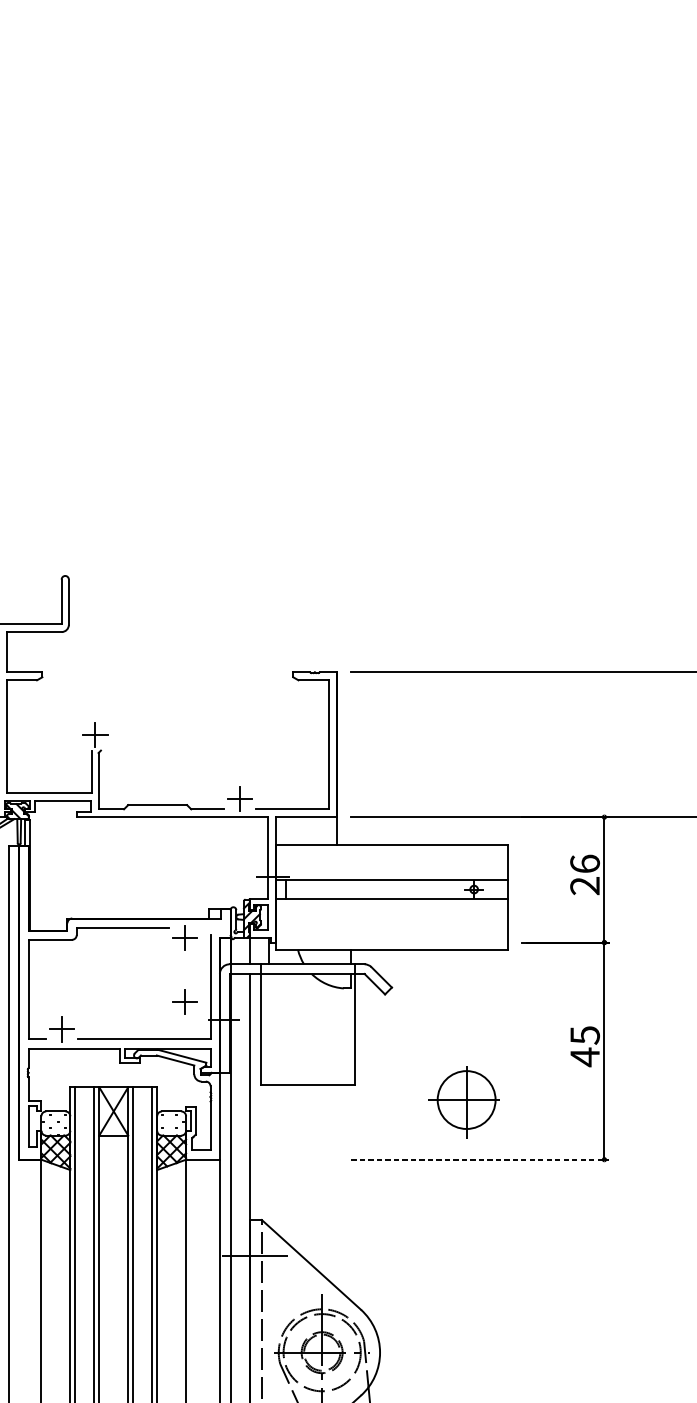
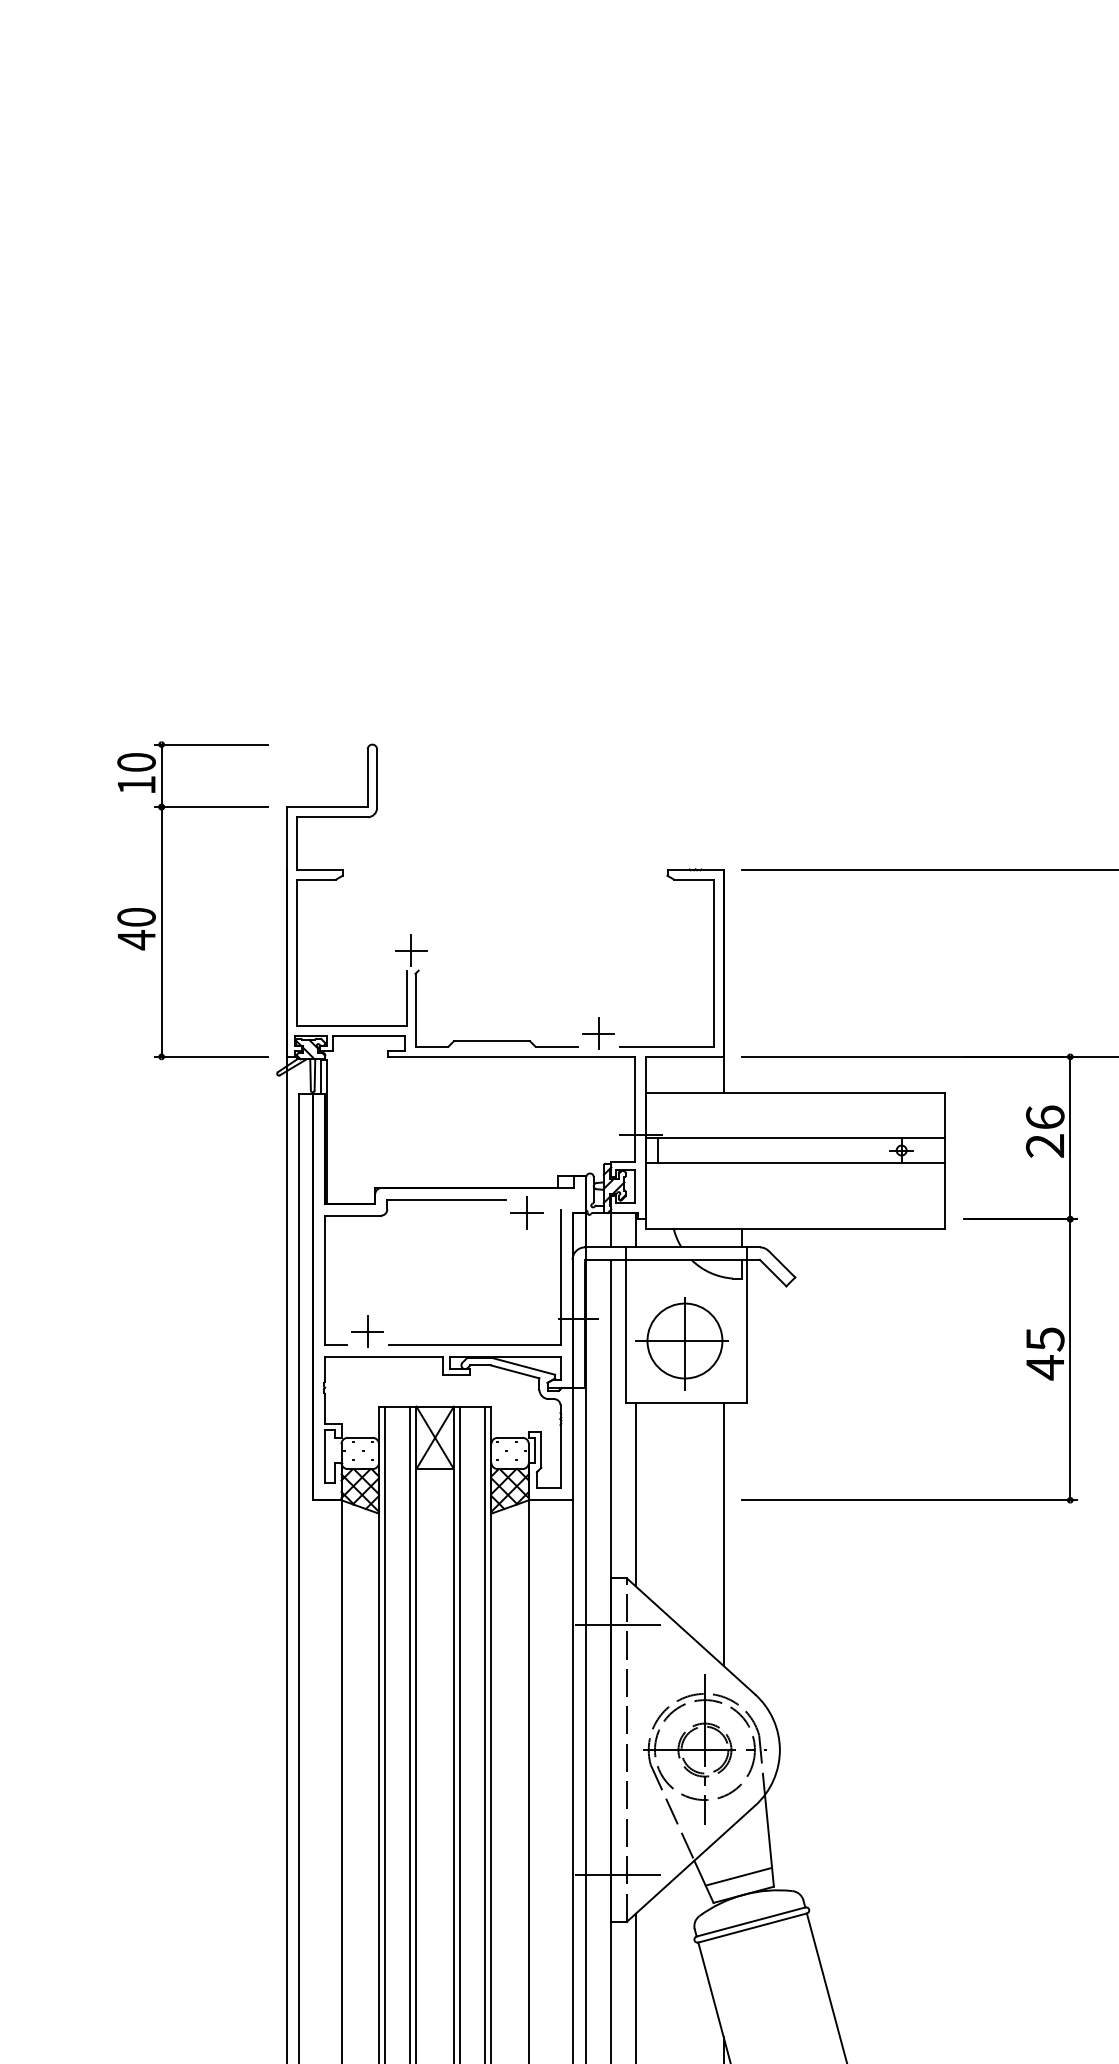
part: (184, 1001) -> (526, 1295), removed
part: (463, 1101) -> (681, 1343), moved
line: (268, 1155) -> (635, 1494), added
line: (480, 1159) -> (909, 1500), dashed -> solid
line: (336, 1186) -> (723, 1534), added

